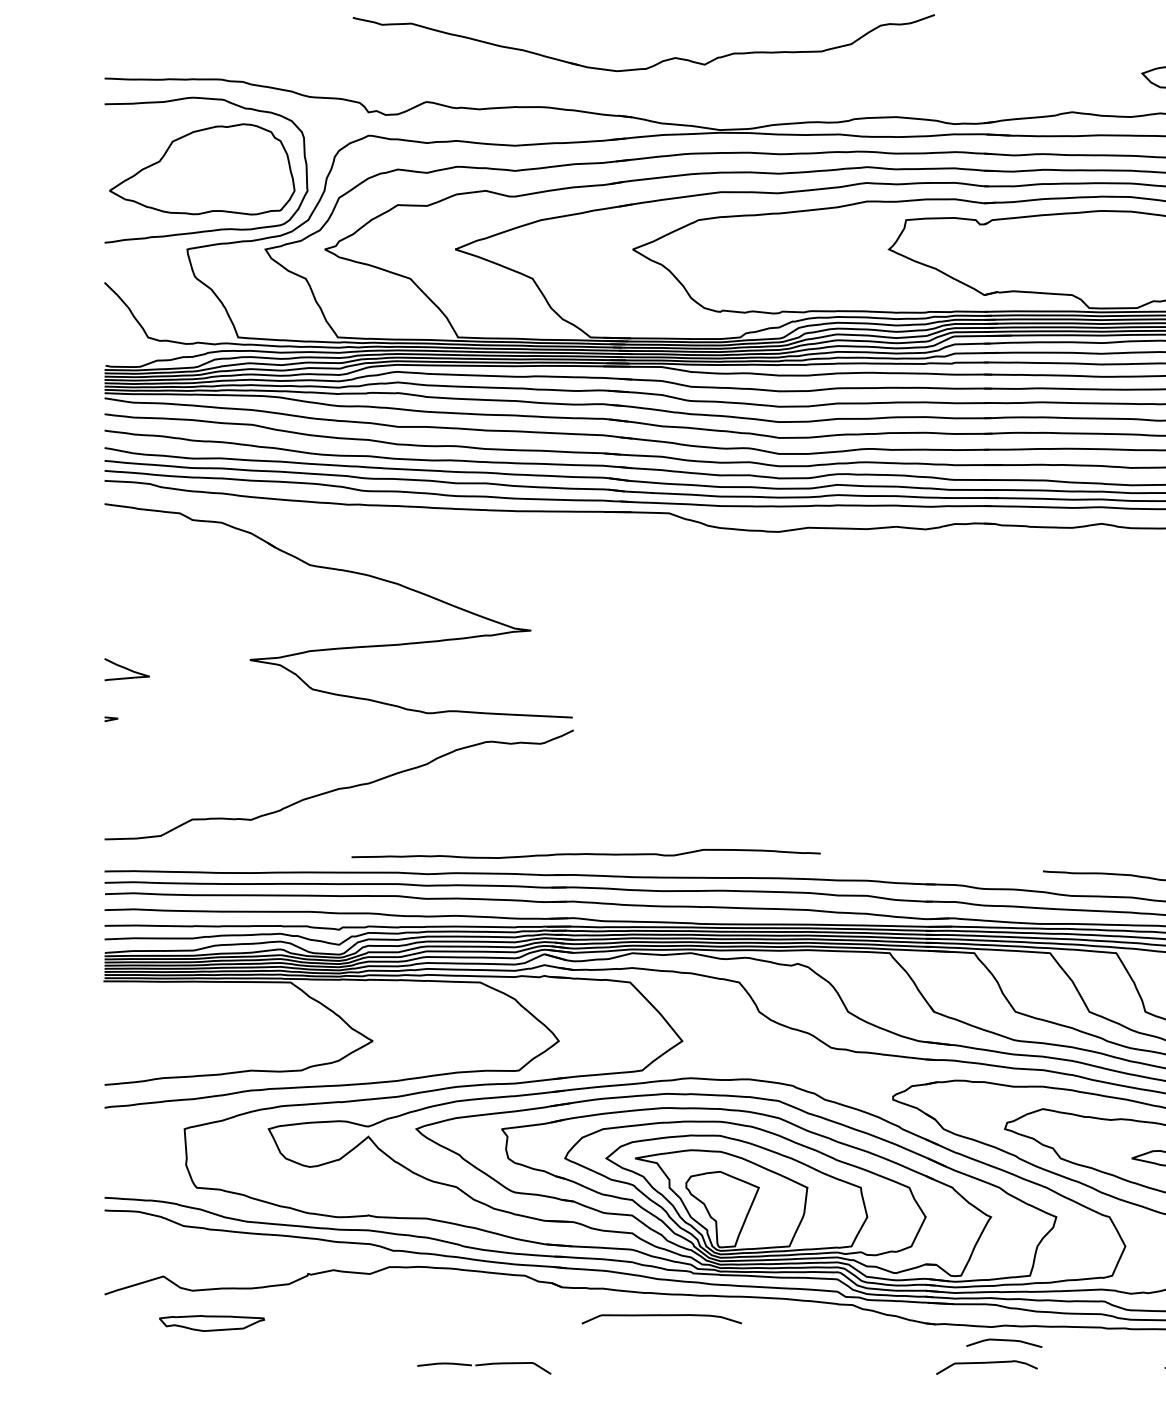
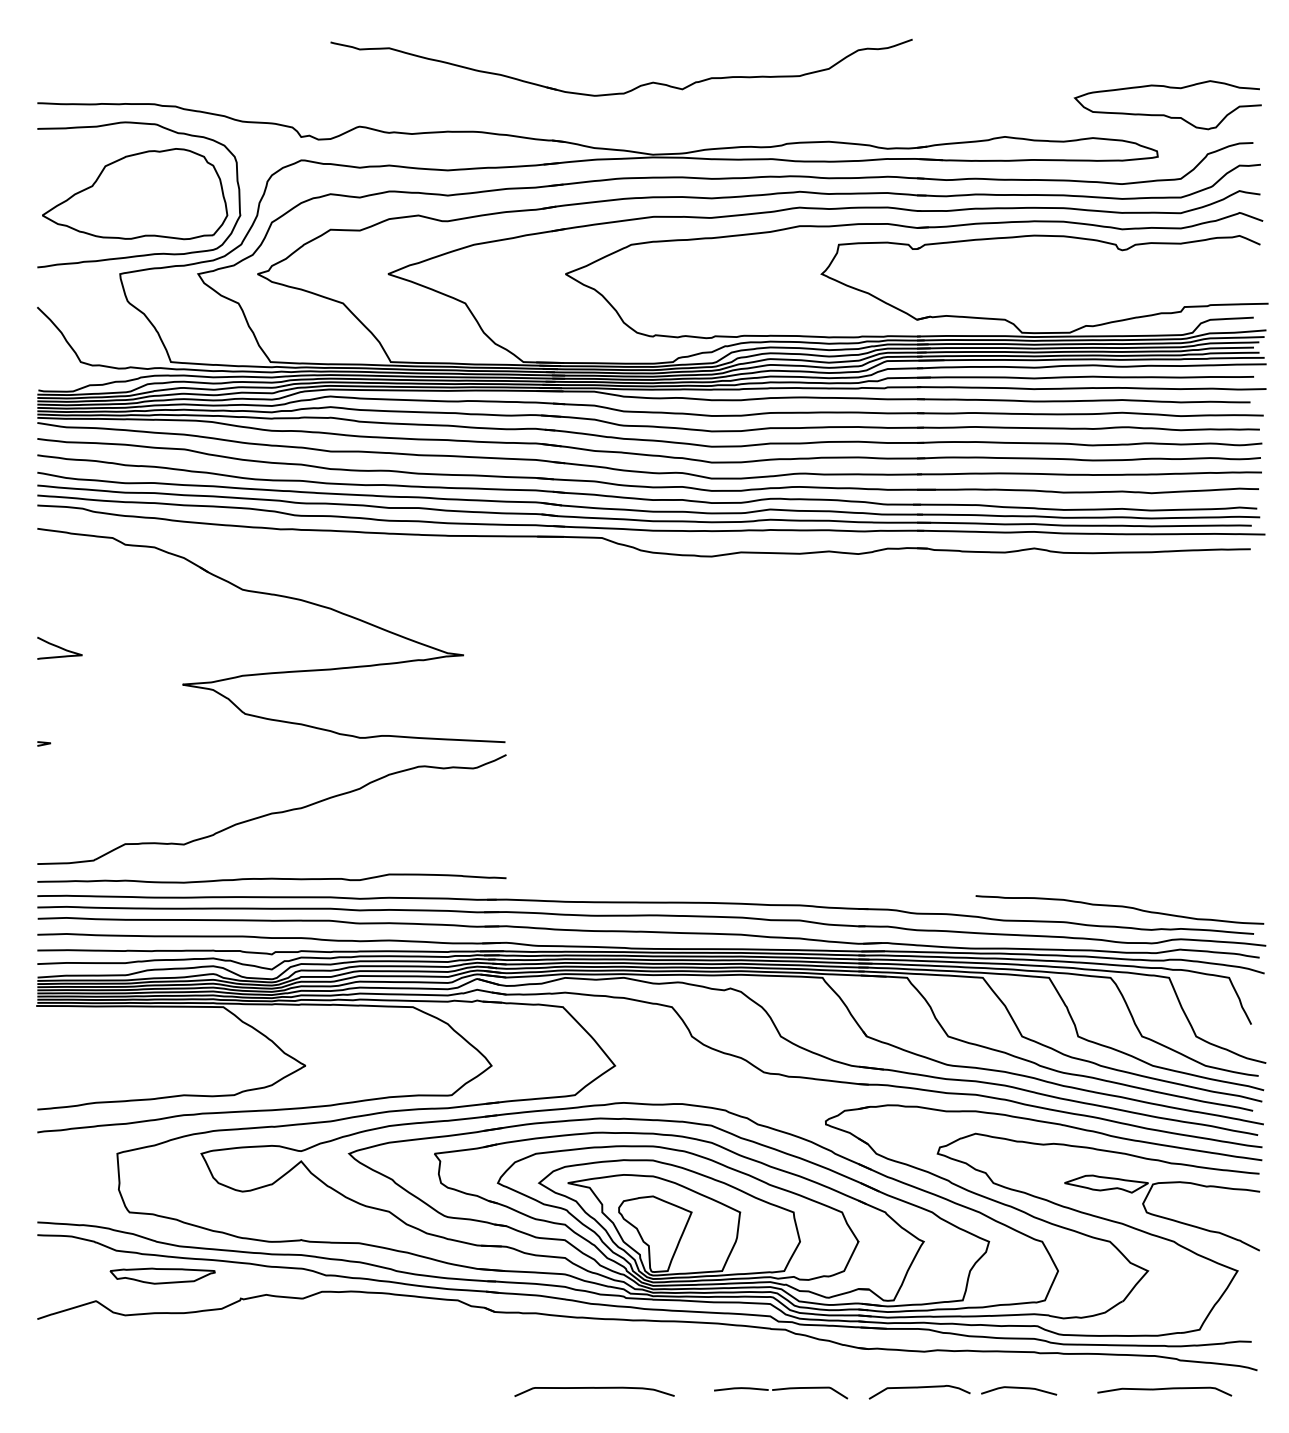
part: (650, 65) -> (628, 90), moved
curve: (126, 668) -> (59, 647), moved
curve: (585, 853) -> (271, 878), moved
curve: (661, 1315) -> (594, 1388), moved
part: (211, 1322) -> (162, 1275), moved
curve: (1004, 1340) -> (1019, 1388), moved
part: (484, 1367) -> (781, 1392), moved

